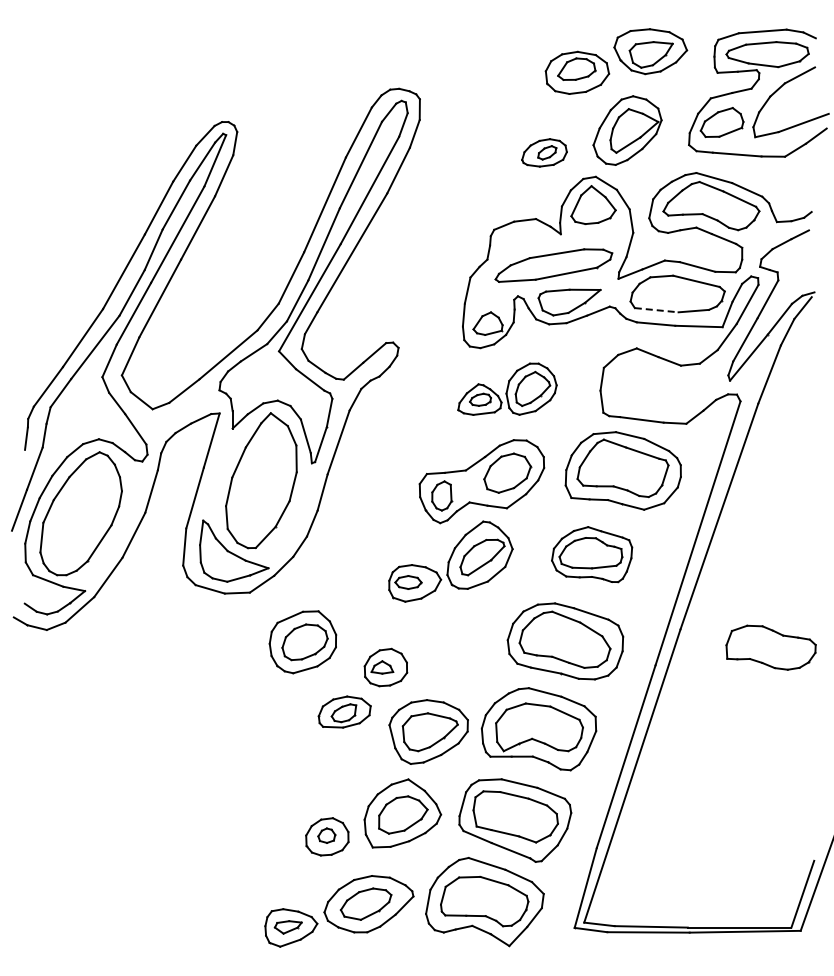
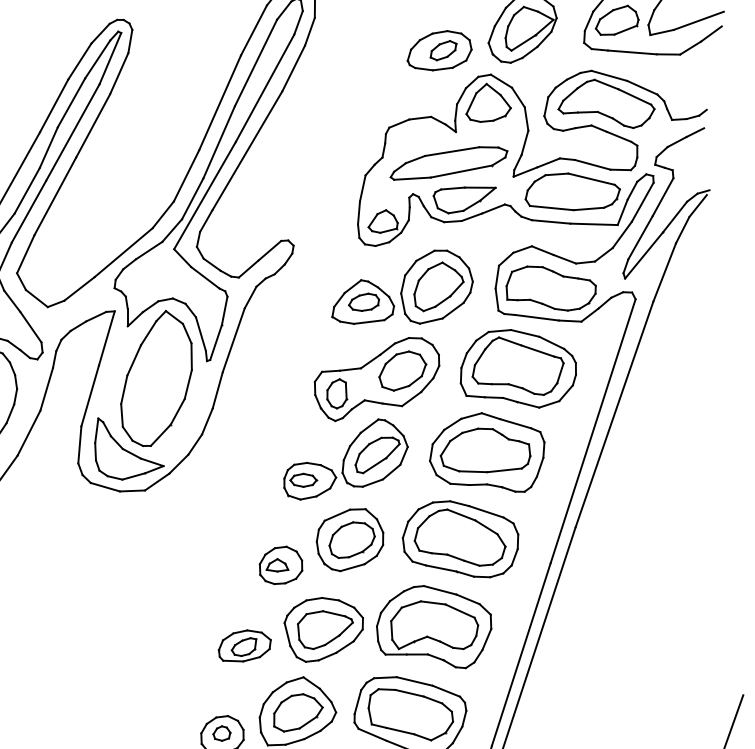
part: (544, 152) -> (439, 50), size x1.43
line: (656, 310) -> (551, 208), dashed -> solid
part: (507, 388) -> (402, 286), size x1.43
part: (591, 554) -> (486, 452), size x1.43
part: (302, 642) -> (349, 540), moved
part: (770, 647) -> (550, 288), moved
part: (344, 711) -> (244, 645), moved

